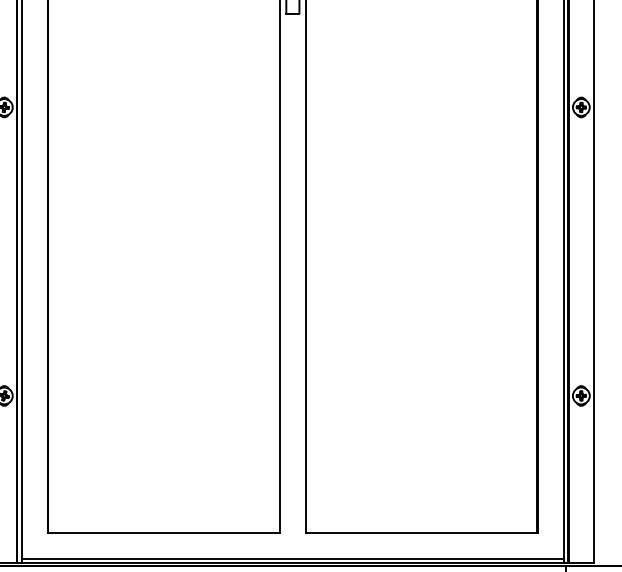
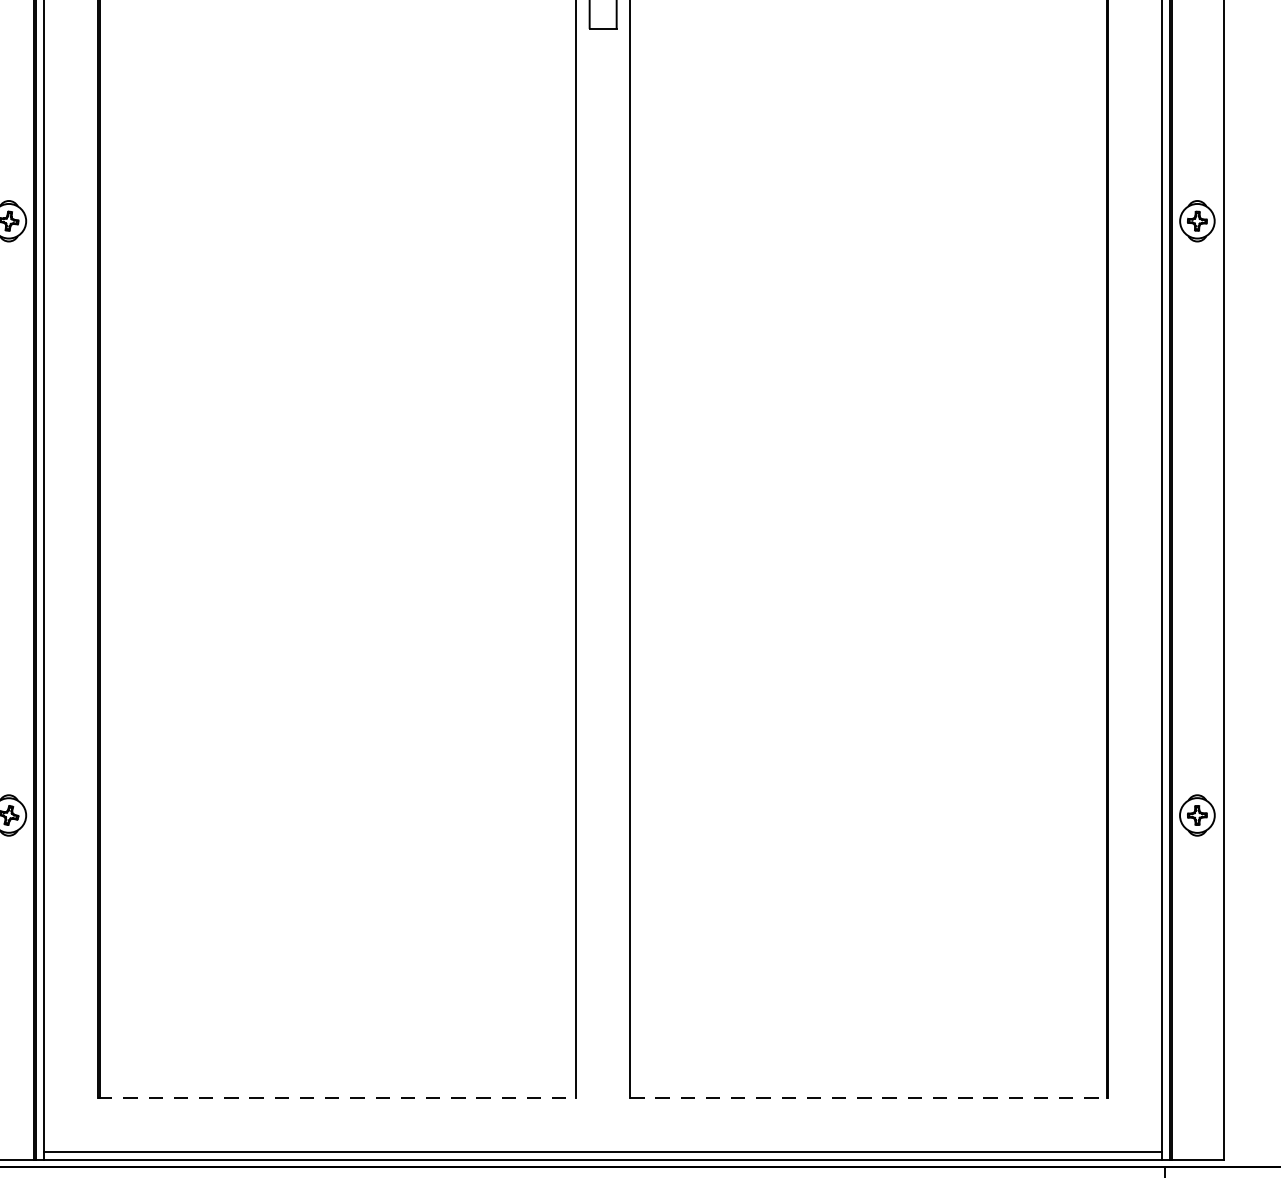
line: (164, 533) -> (338, 1098), solid -> dashed
line: (422, 533) -> (870, 1098), solid -> dashed

